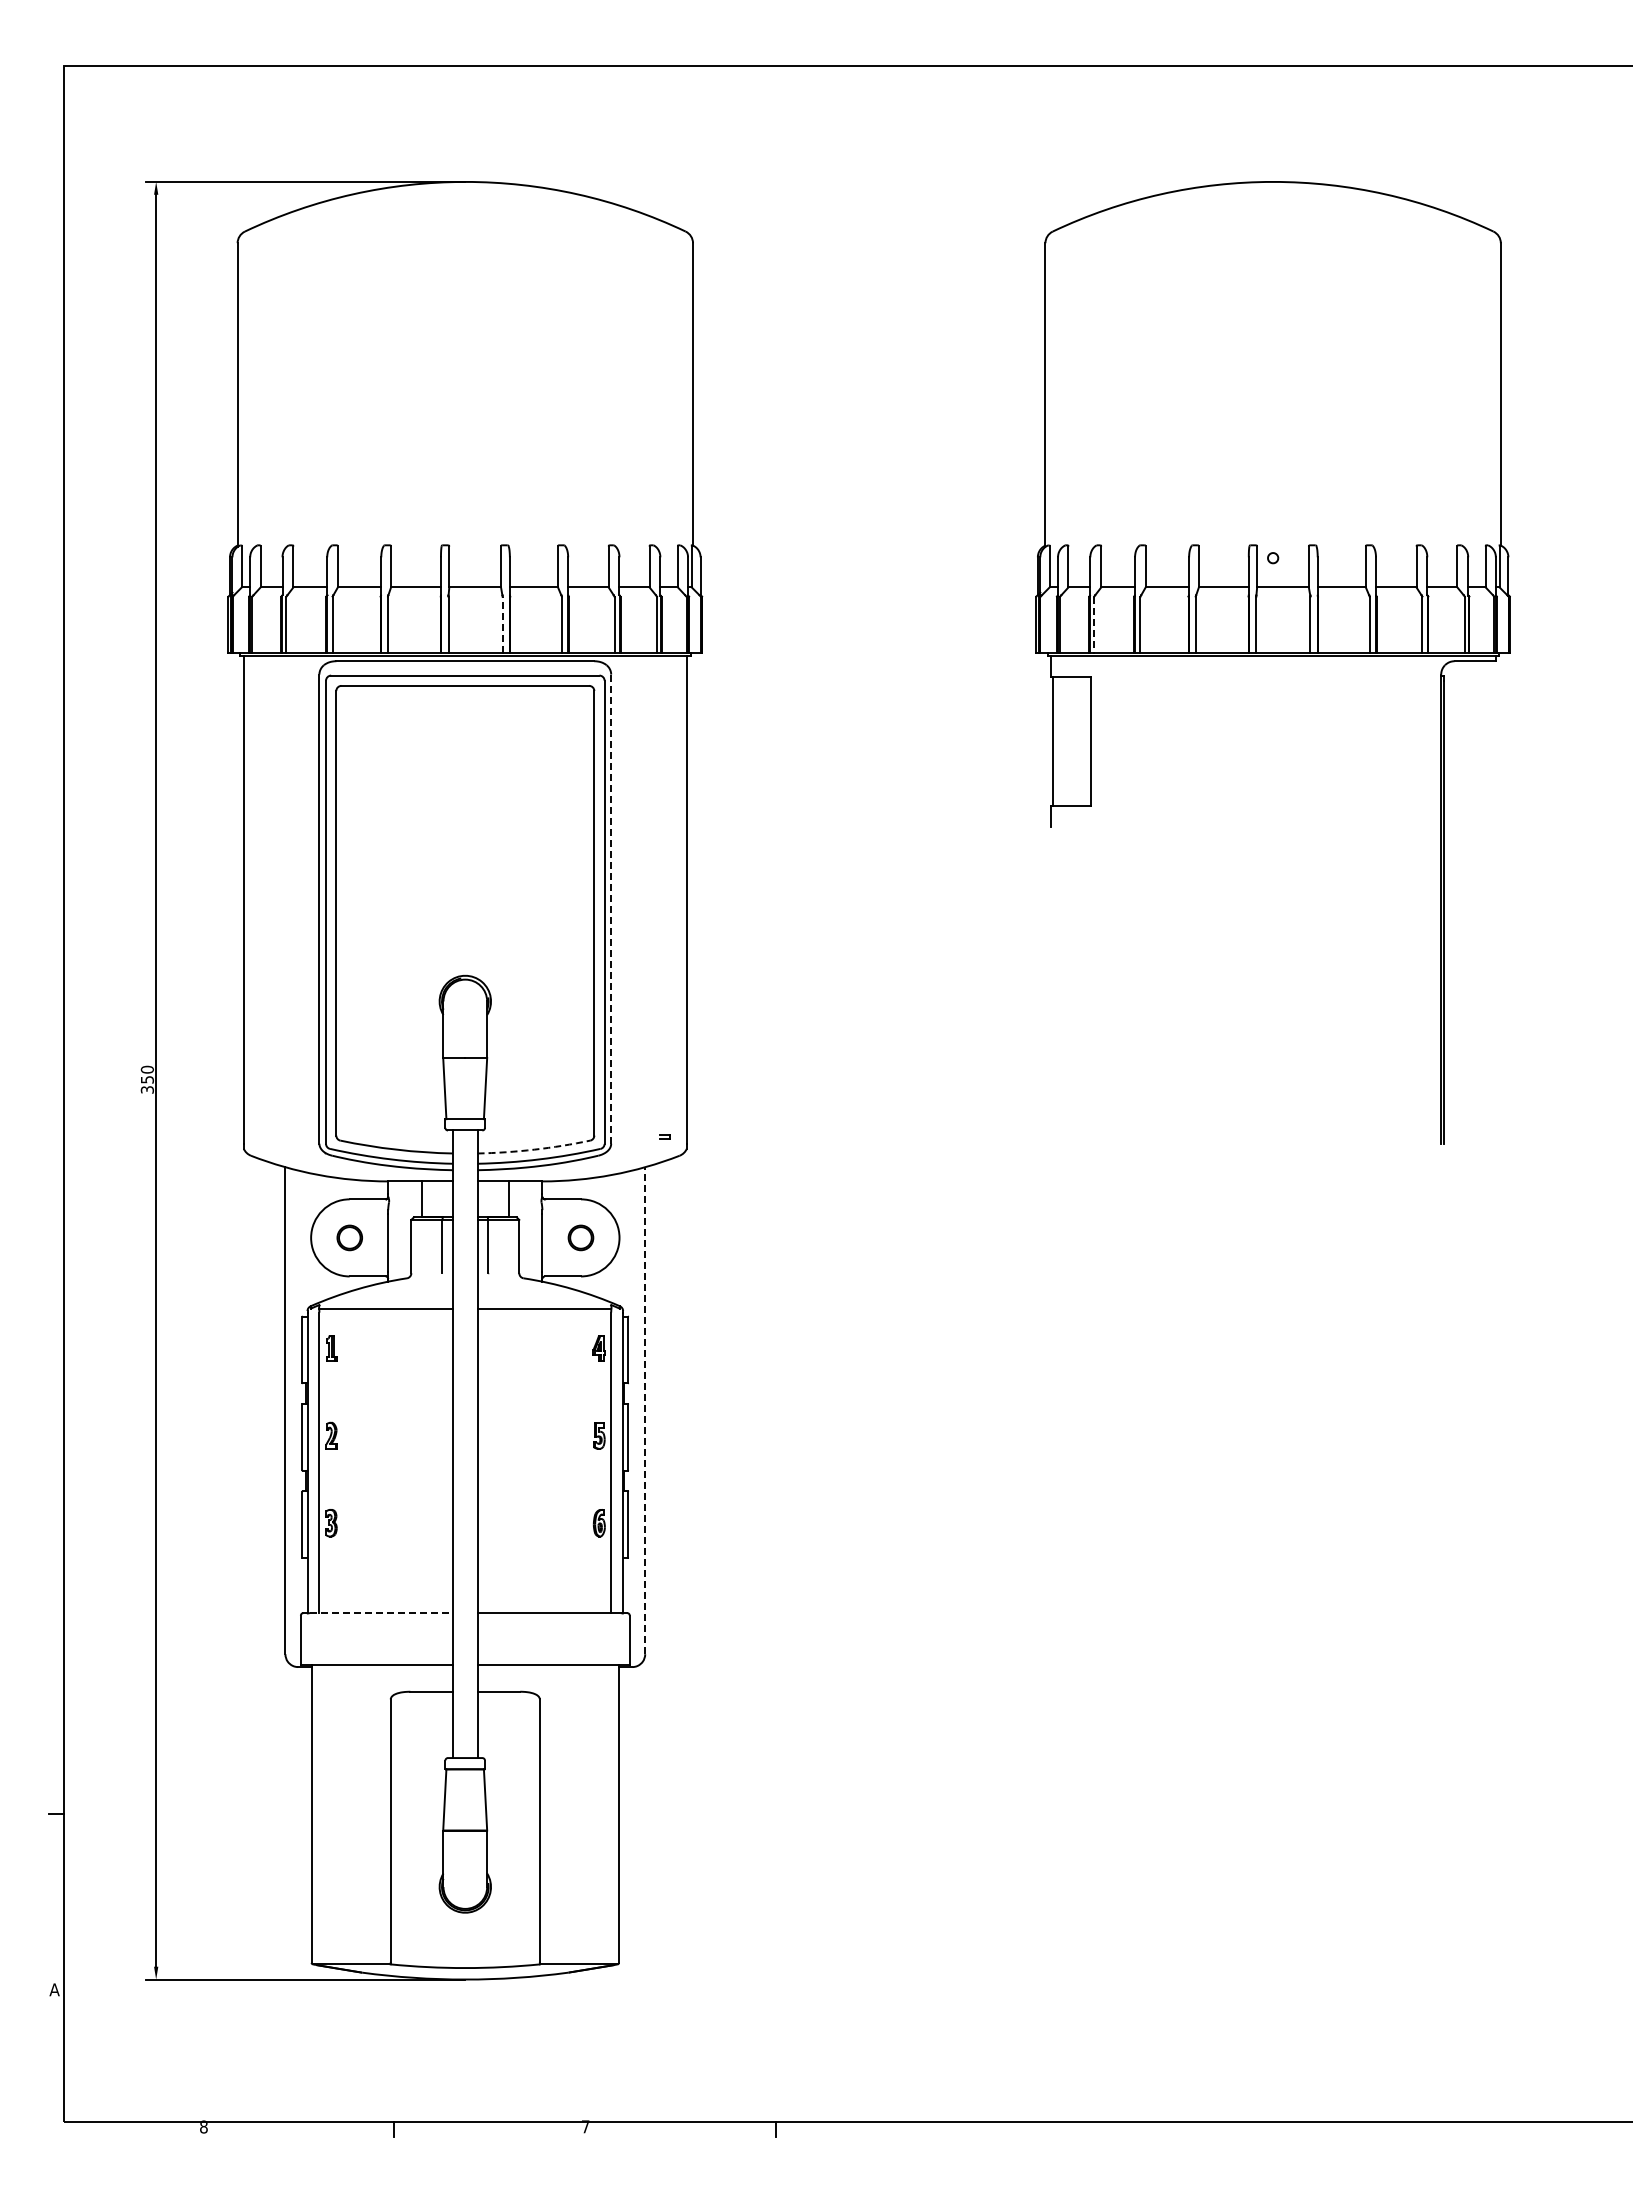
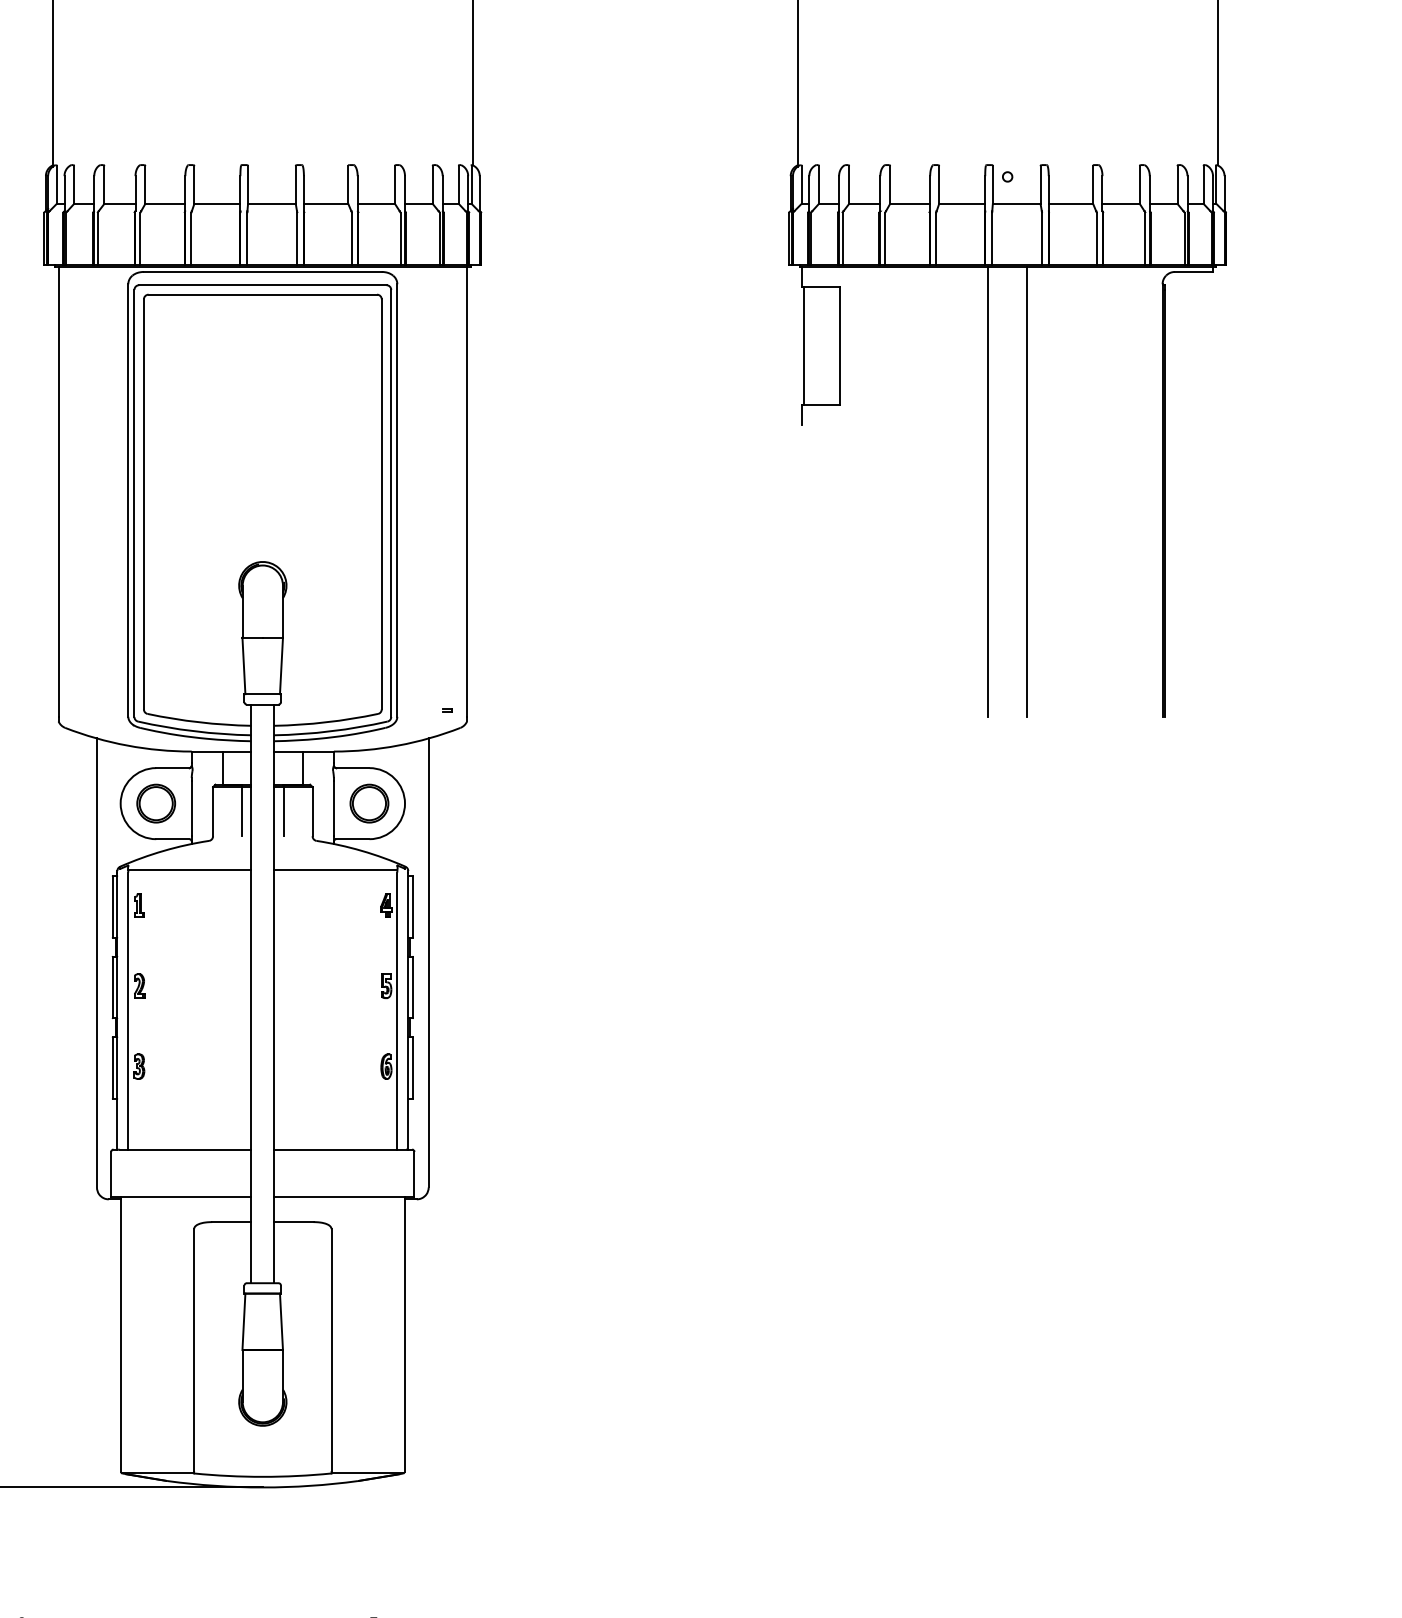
line: (502, 624) -> (297, 238), dashed -> solid
line: (1094, 625) -> (842, 239), dashed -> solid
line: (1251, 899) -> (987, 491), added
line: (1294, 899) -> (1027, 491), added
line: (611, 909) -> (397, 500), dashed -> solid
arc: (534, 1149) -> (326, 722), dashed -> solid
part: (349, 1237) -> (156, 803), size x1.67
part: (580, 1237) -> (369, 803), size x1.67
line: (645, 1410) -> (428, 962), dashed -> solid
line: (381, 1613) -> (185, 1149), dashed -> solid

